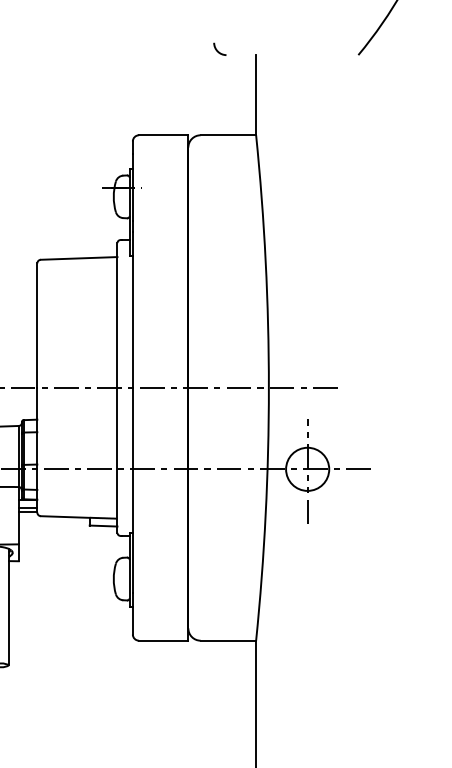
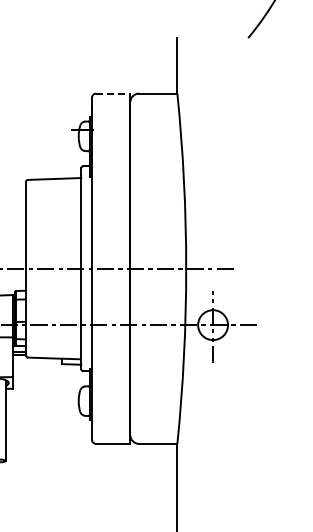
arc: (217, 48) -> (150, 33), removed
line: (163, 135) -> (113, 93), solid -> dashed

